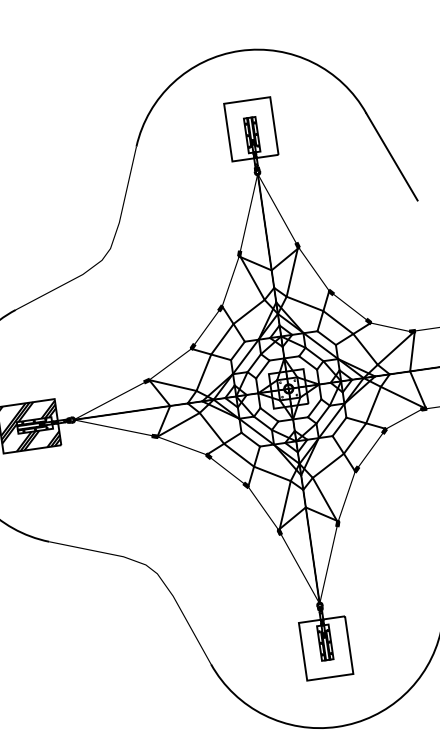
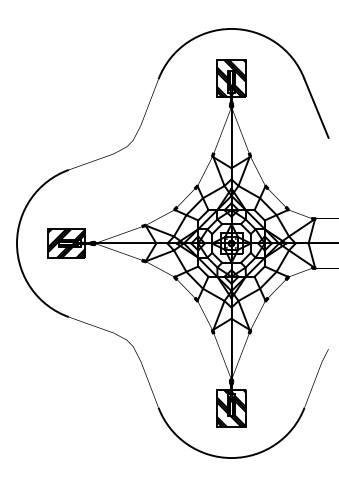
hatch: (251, 128) -> (231, 78), added
hatch: (325, 647) -> (231, 407), added

